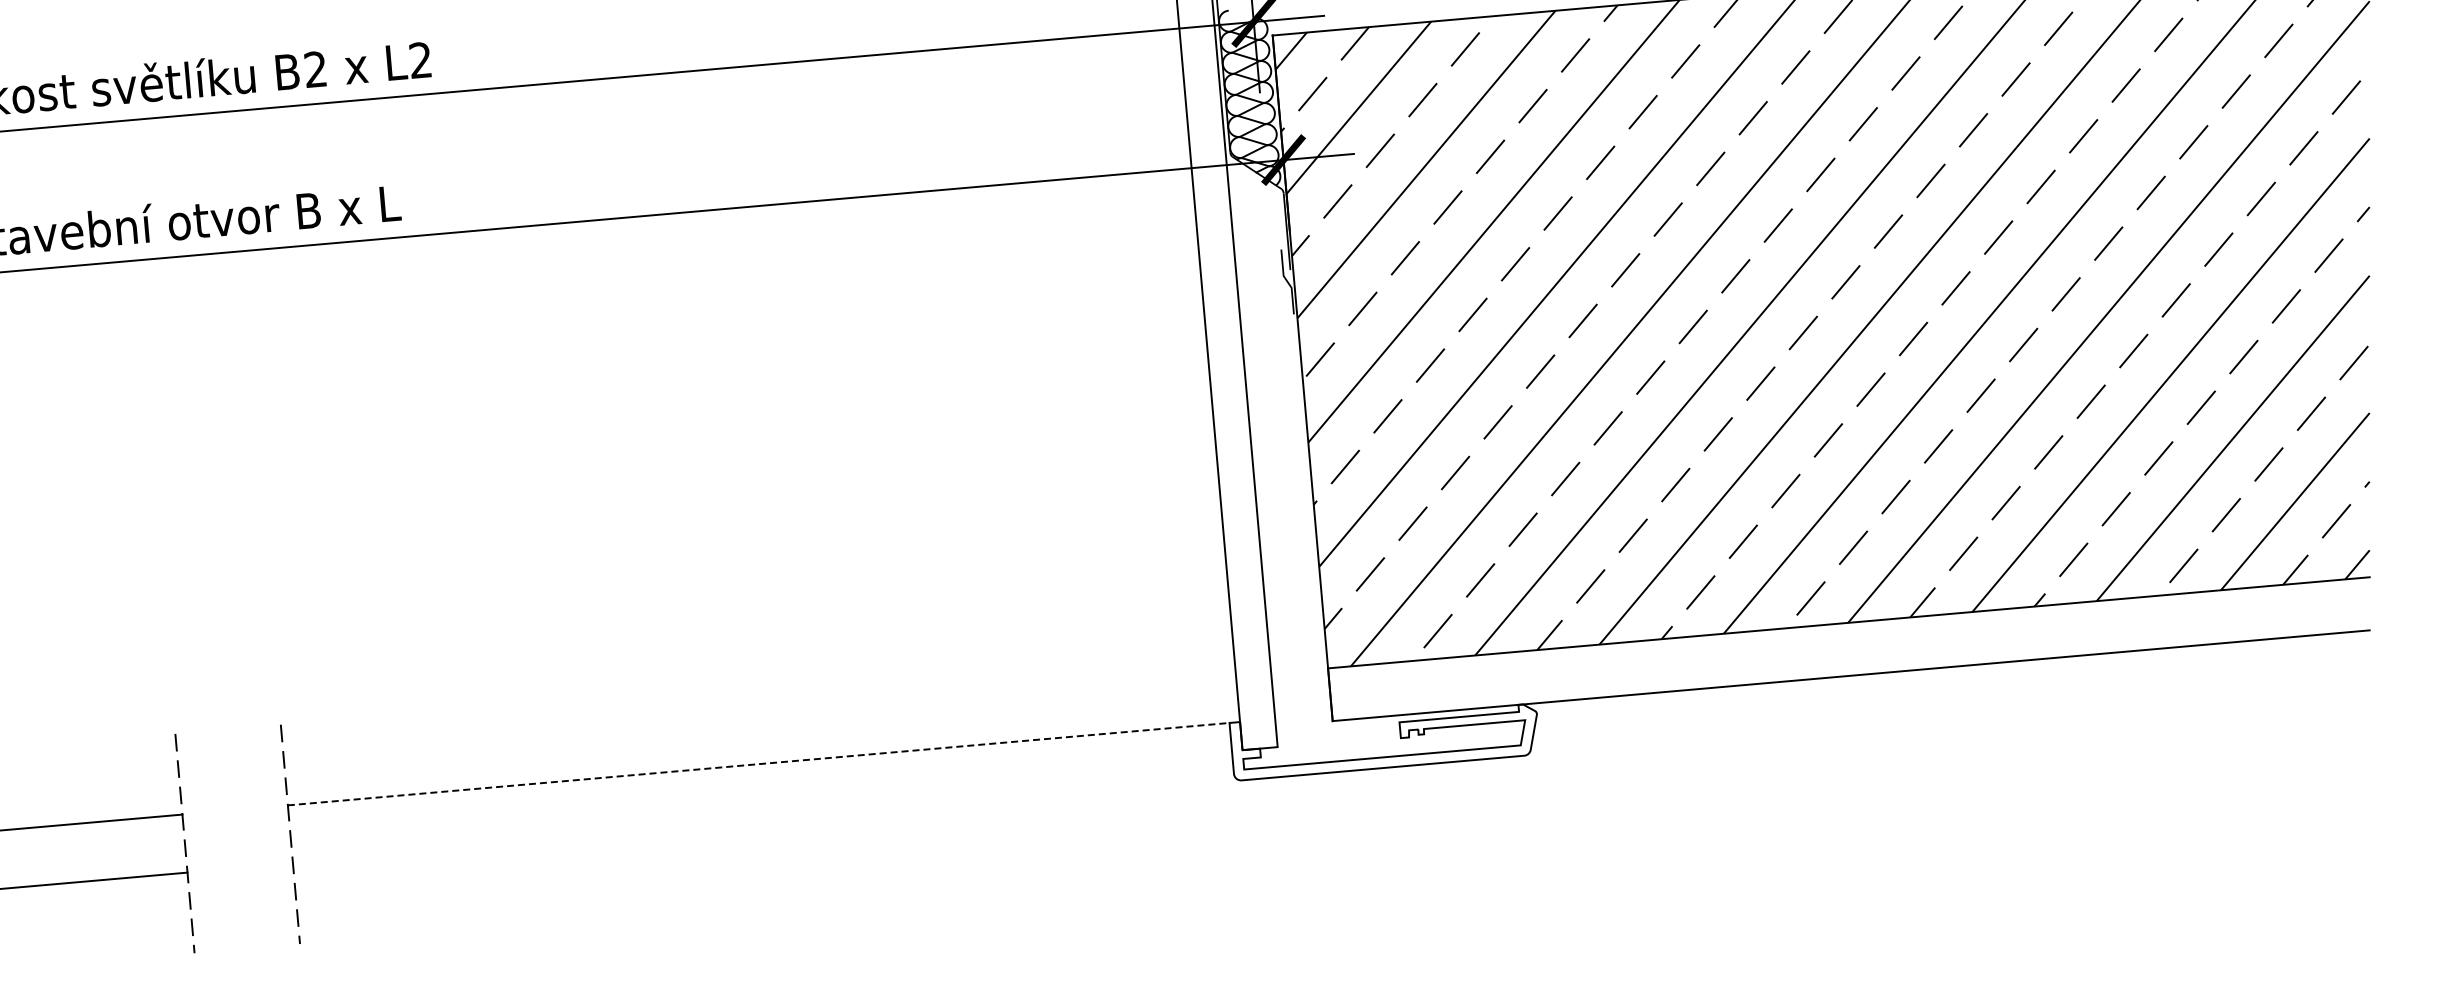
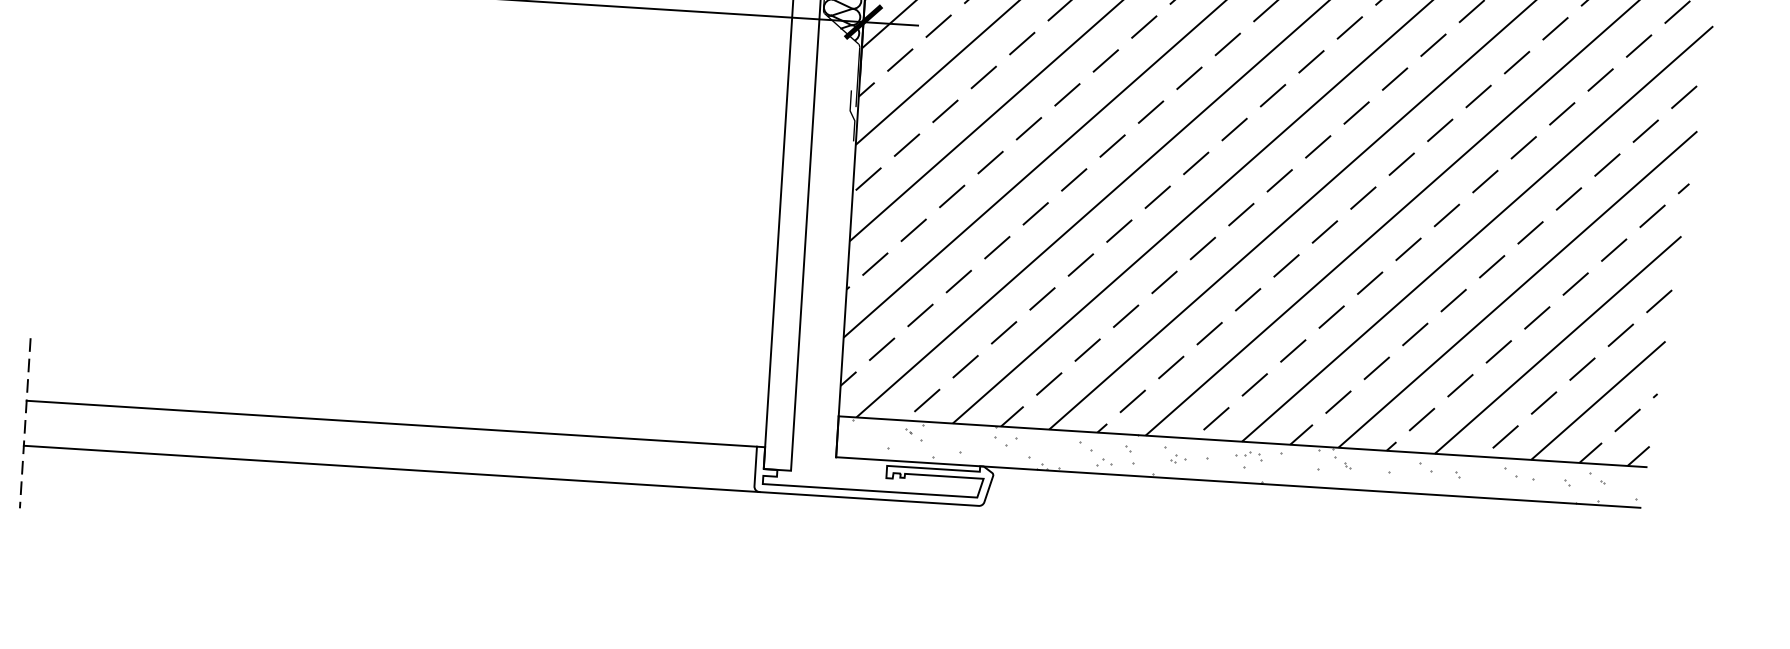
hatch: (1853, 648) -> (1243, 461), added
line: (758, 764) -> (391, 423), dashed -> solid
line: (766, 821) -> (391, 468), added

